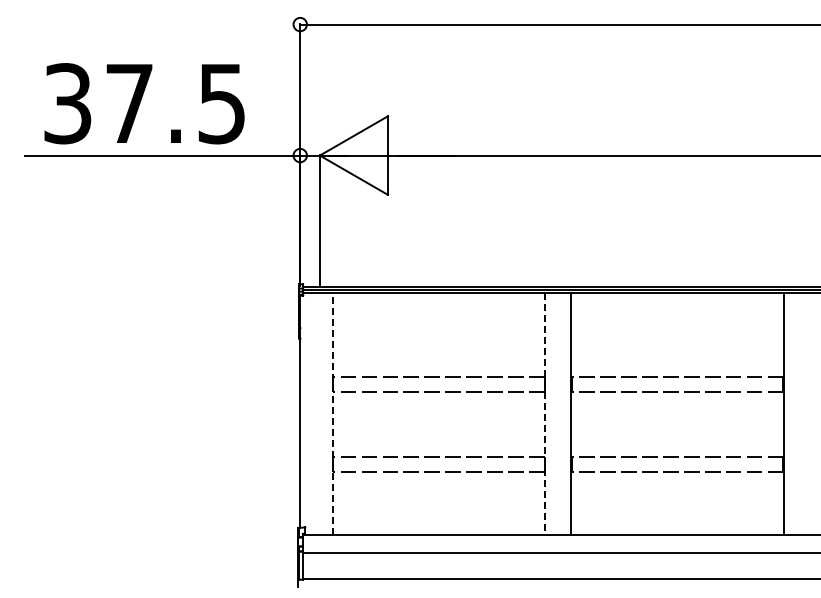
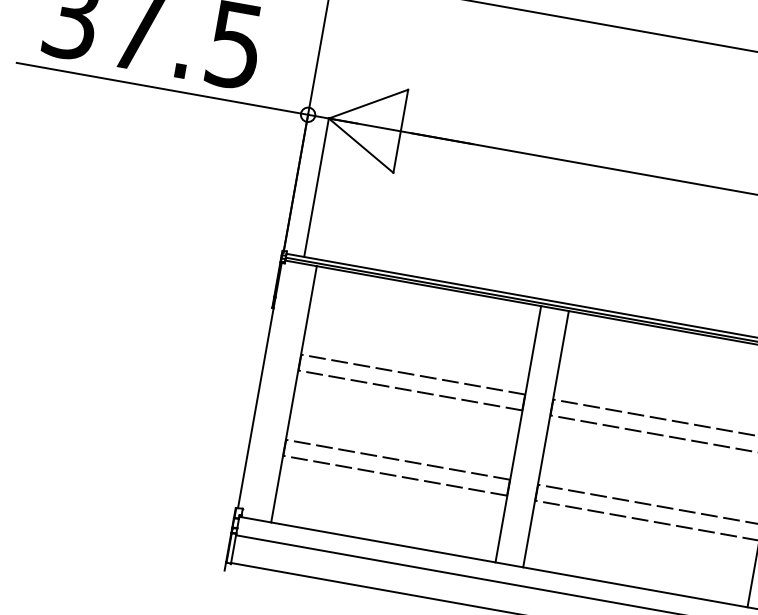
line: (333, 413) -> (294, 393), dashed -> solid
line: (545, 414) -> (518, 434), dashed -> solid

